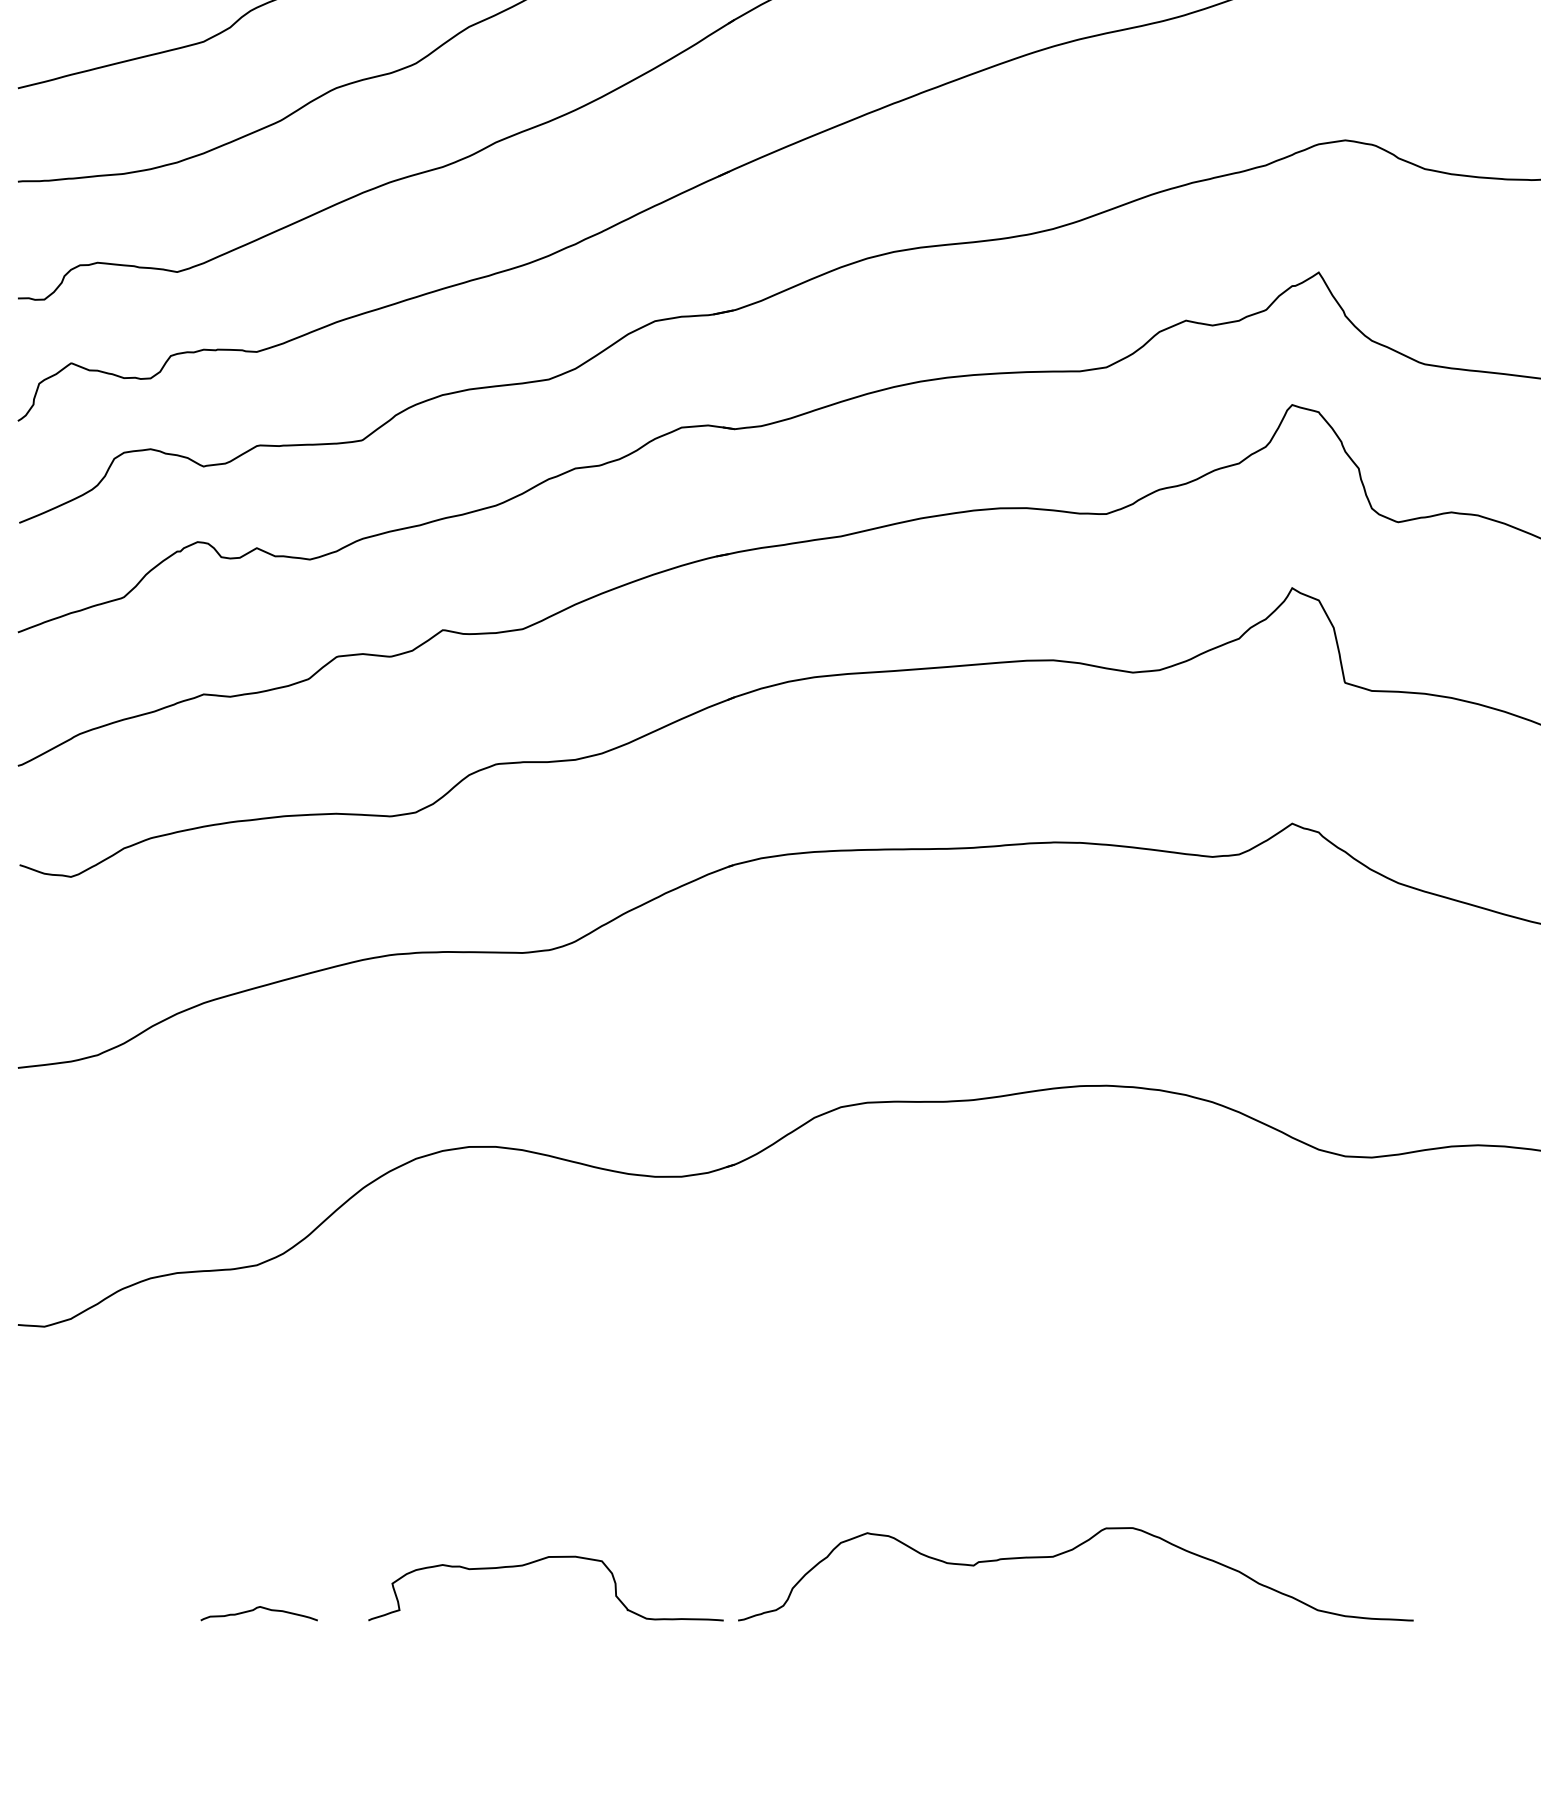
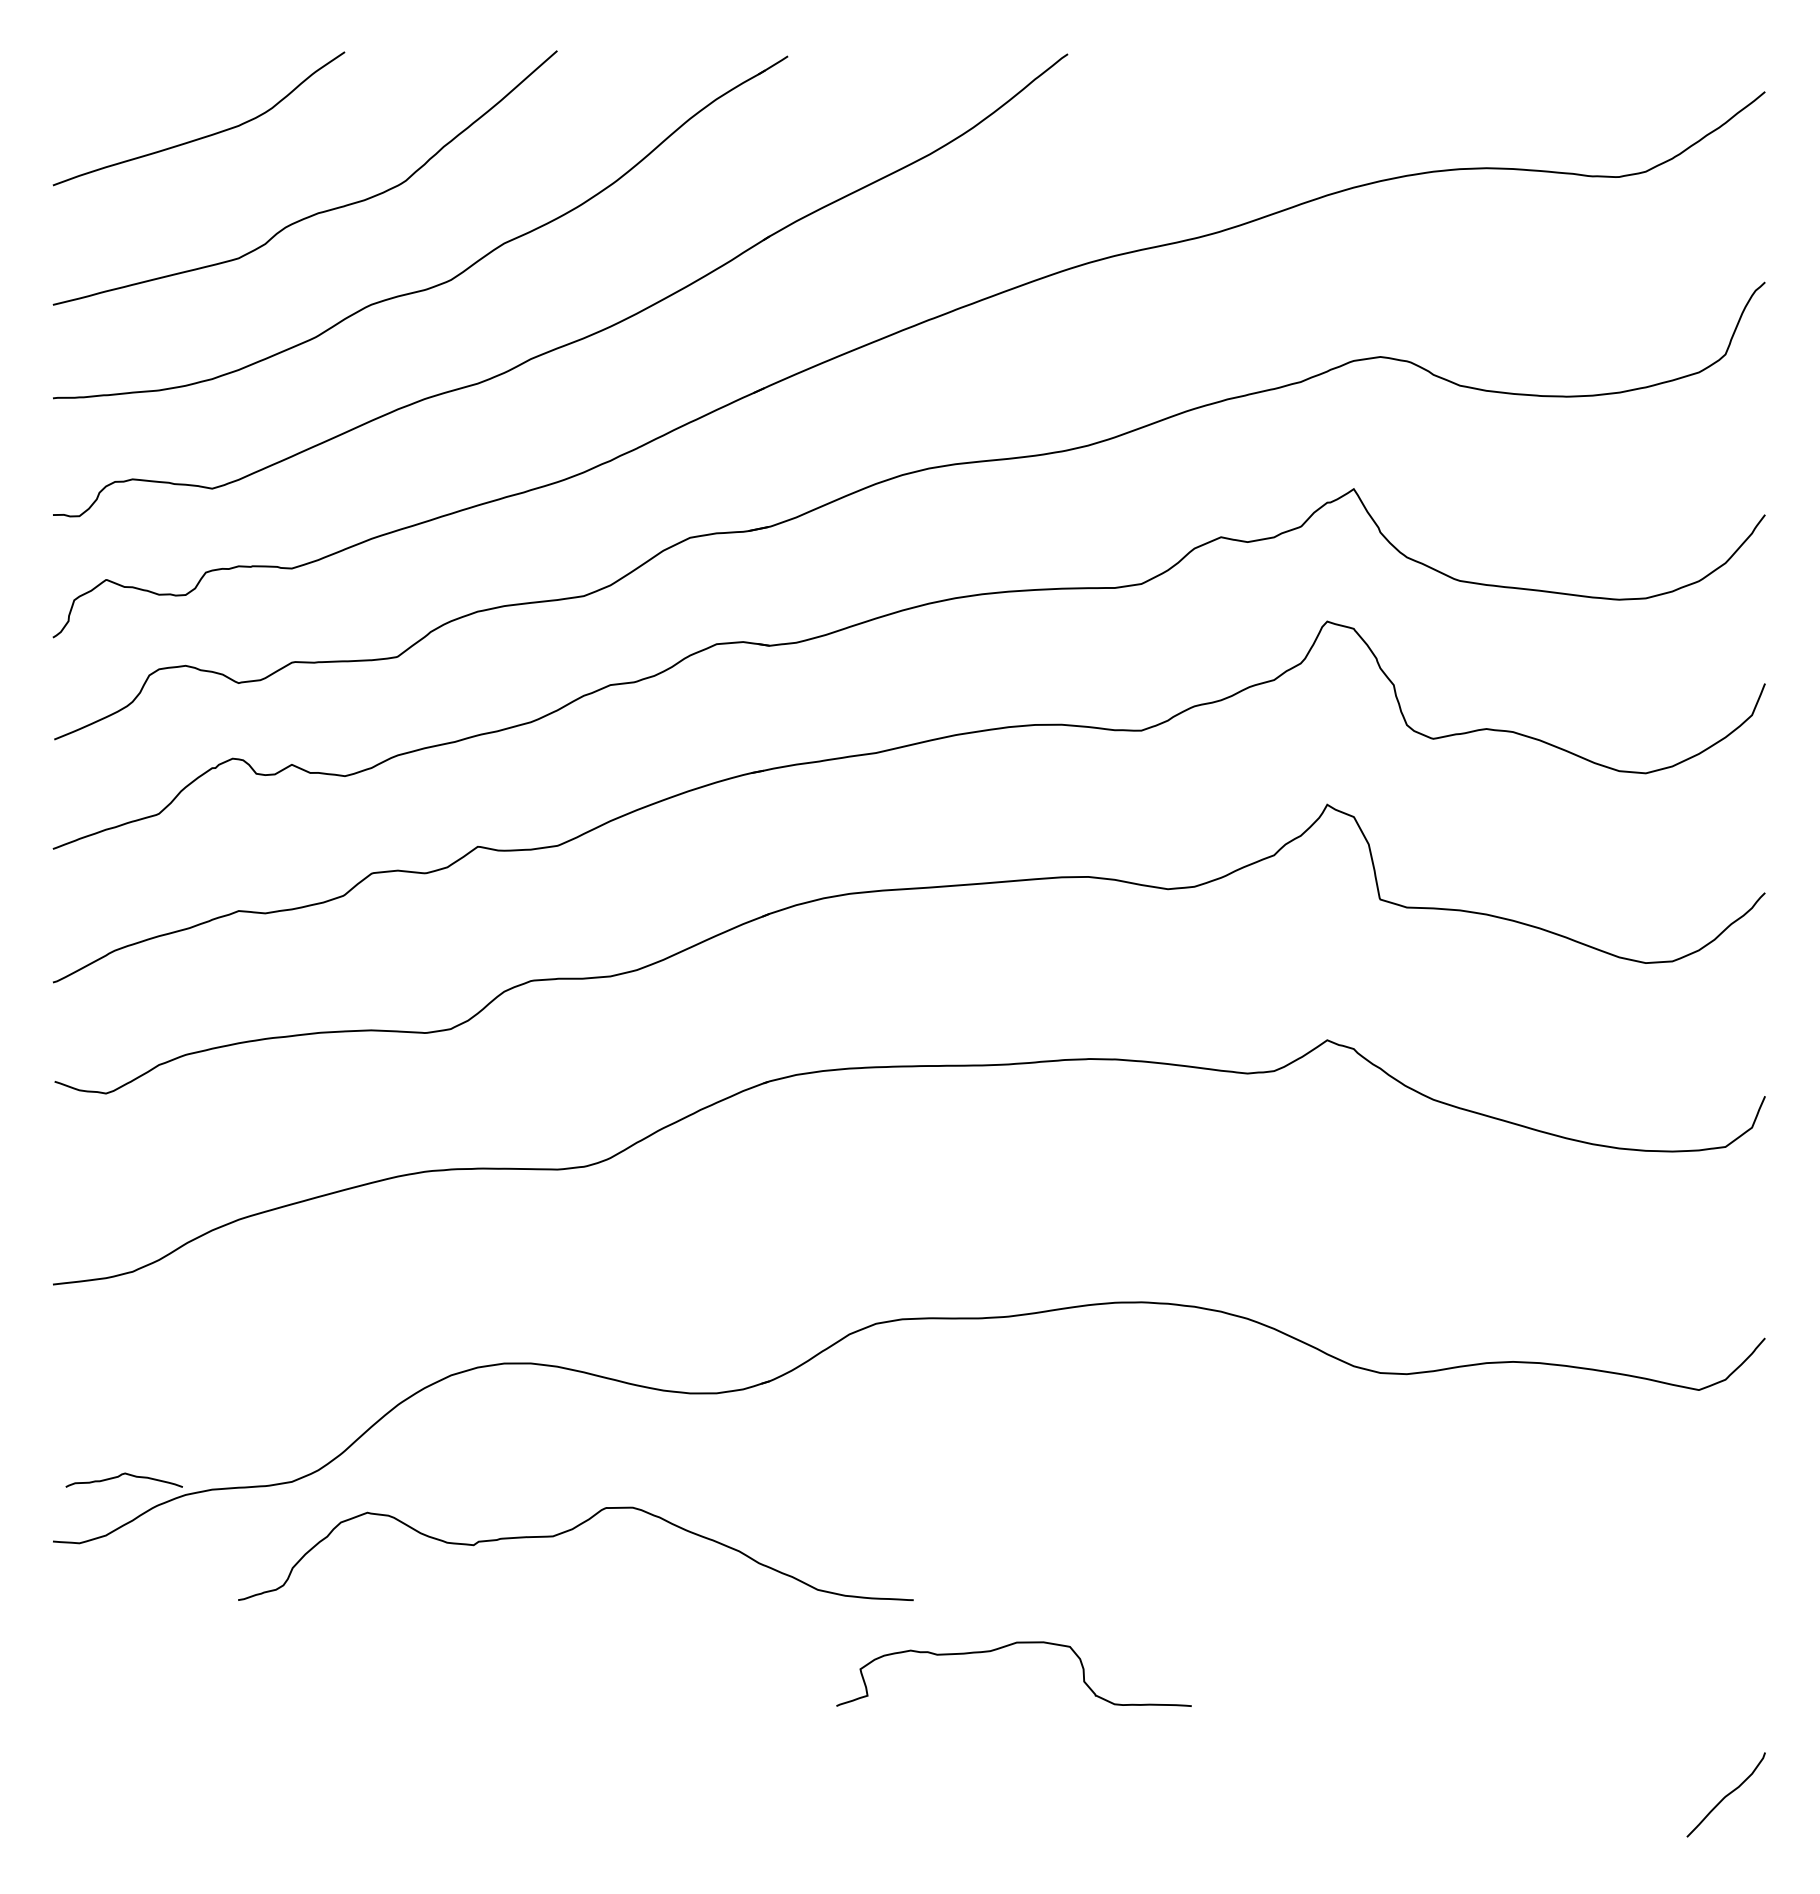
curve: (1069, 1551) -> (569, 1531), moved
curve: (537, 1561) -> (1005, 1647), moved
curve: (257, 1608) -> (122, 1475), moved

